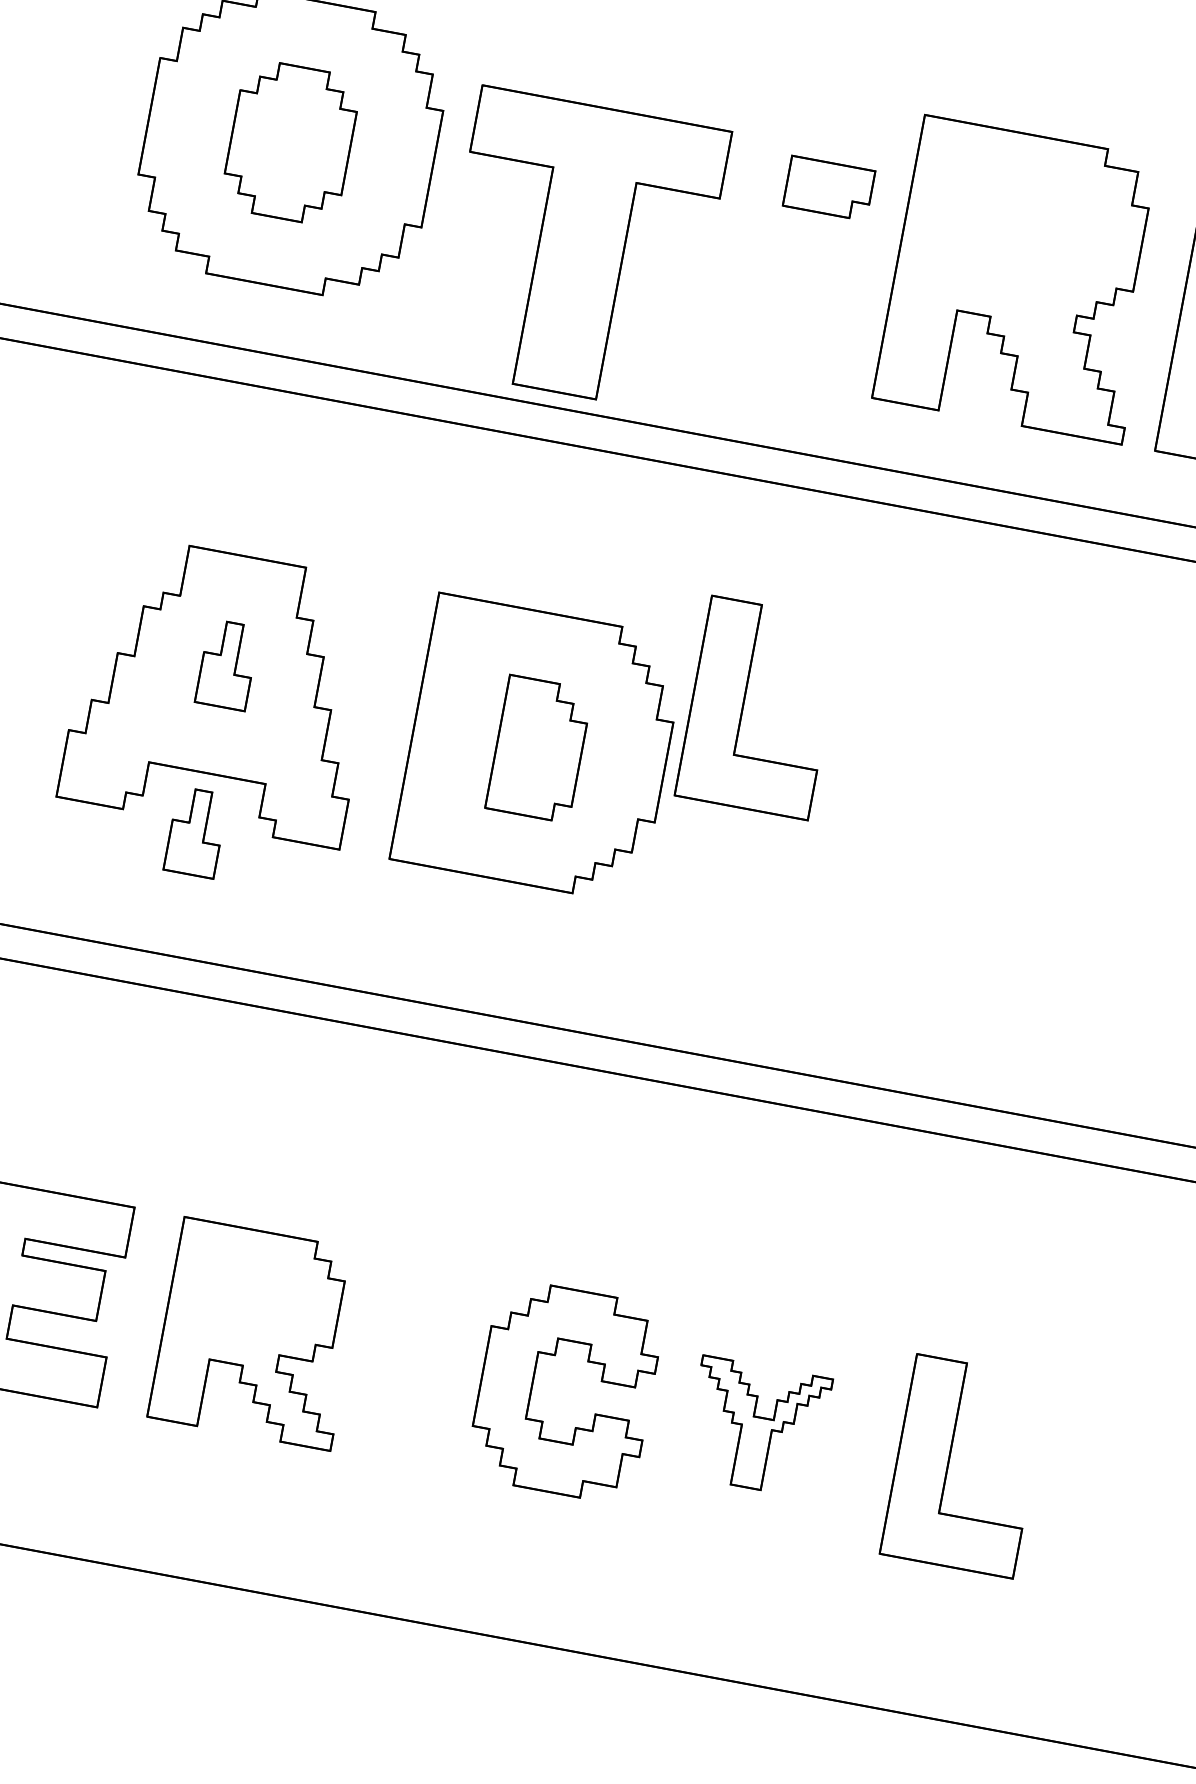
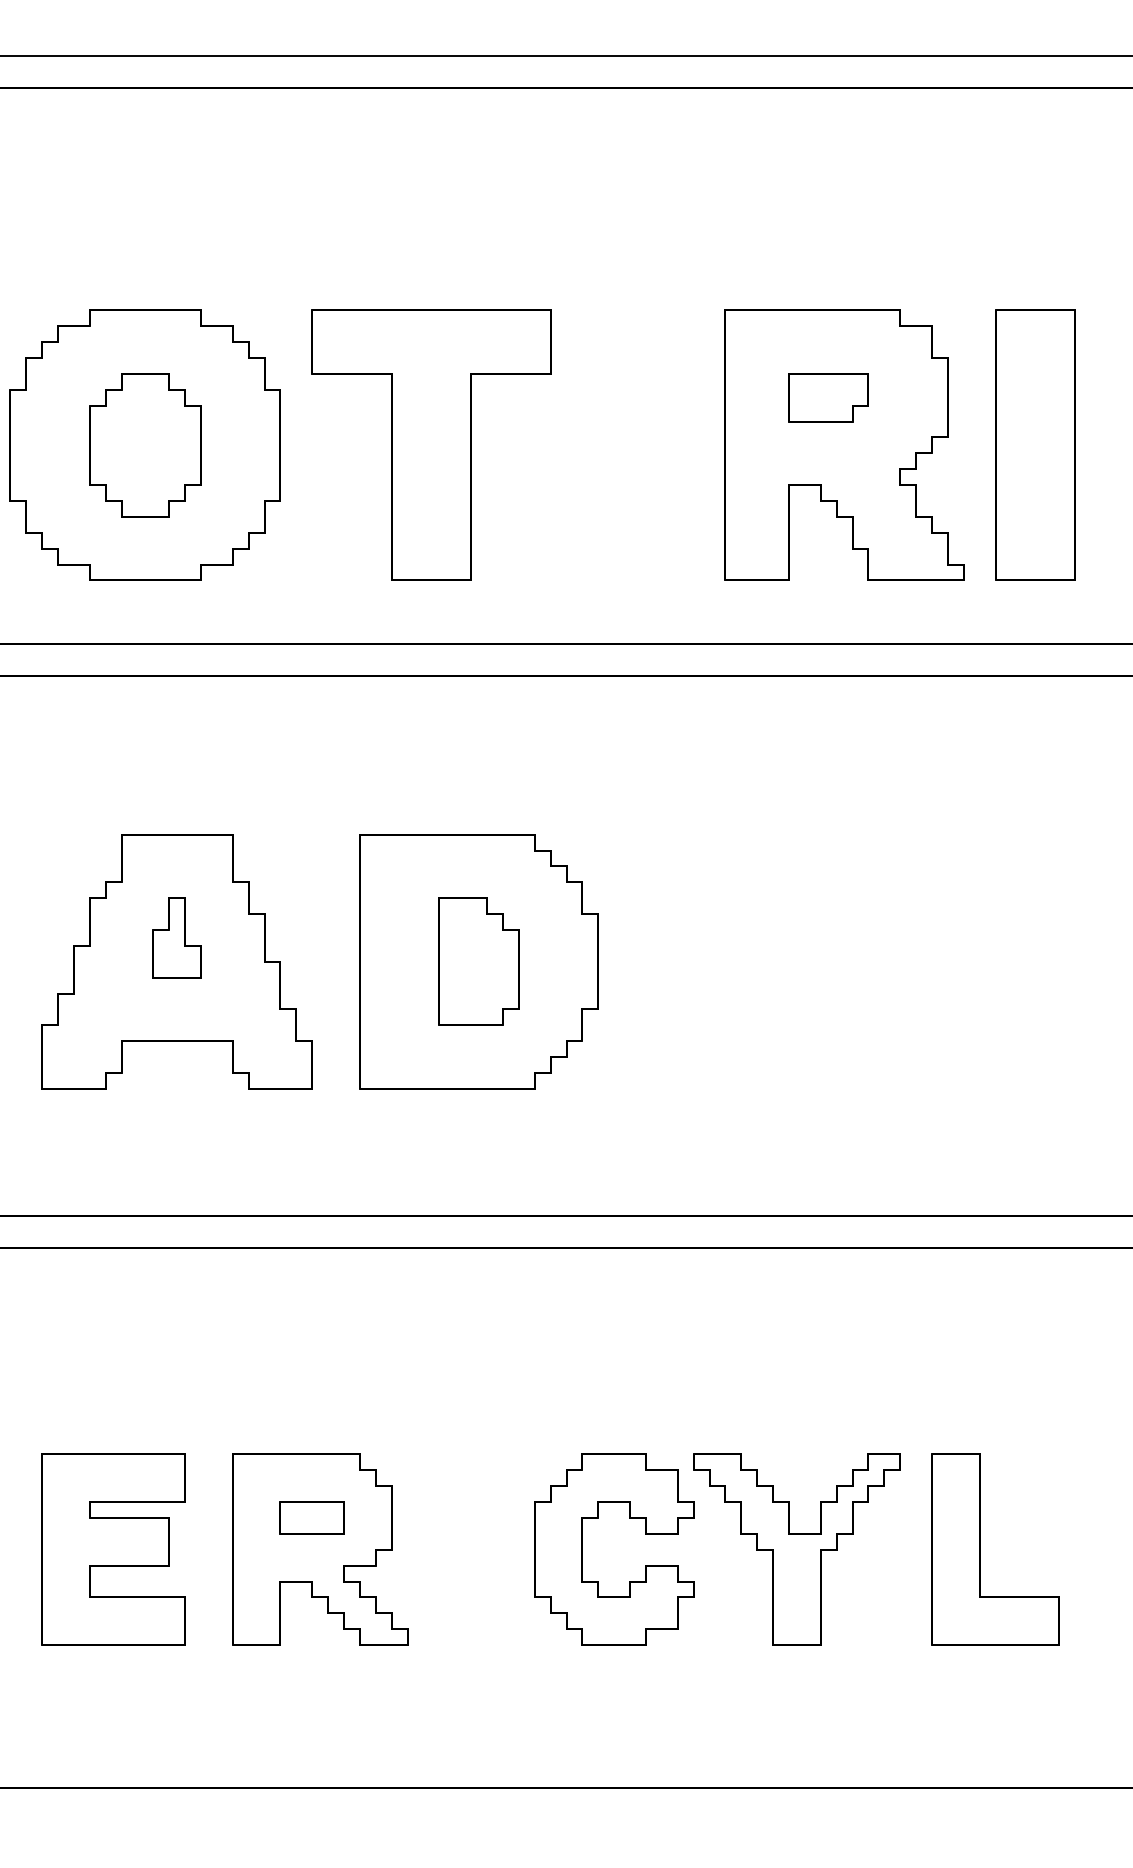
part: (828, 188) -> (828, 397), moved
part: (581, 249) -> (431, 444), moved
part: (744, 704) -> (660, 885), removed
part: (195, 832) -> (176, 1097), removed
part: (254, 1298) -> (311, 1517), added
part: (756, 1427) -> (796, 1549), size x1.67

